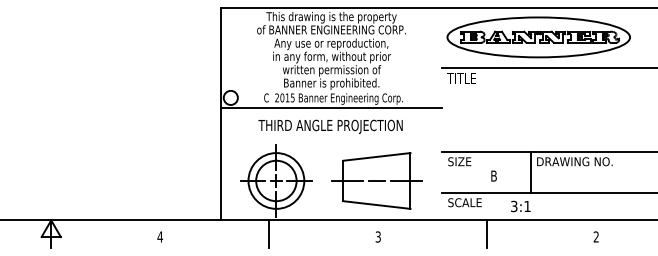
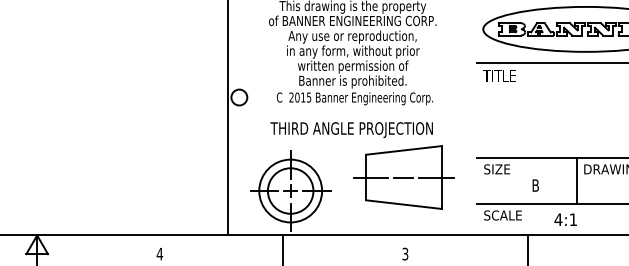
line: (330, 107) -> (351, 108), removed
part: (376, 180) -> (403, 176), moved
text: (513, 206) -> (557, 219), 3:1 -> 4:1

